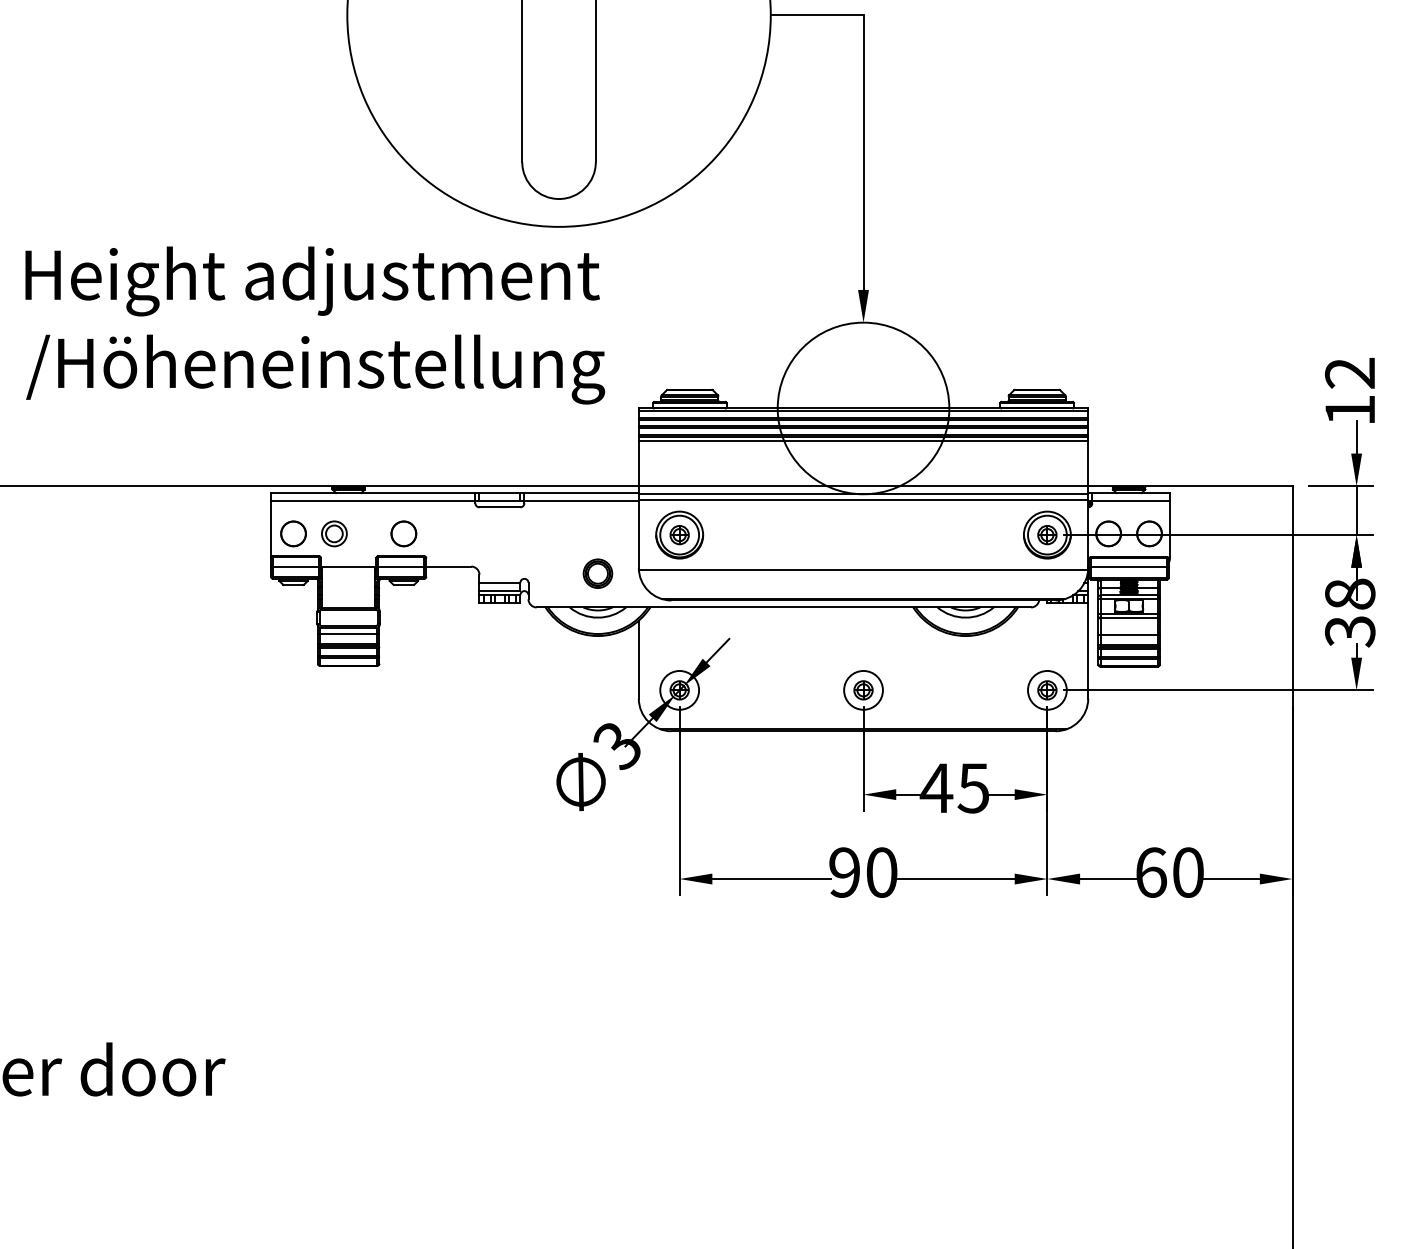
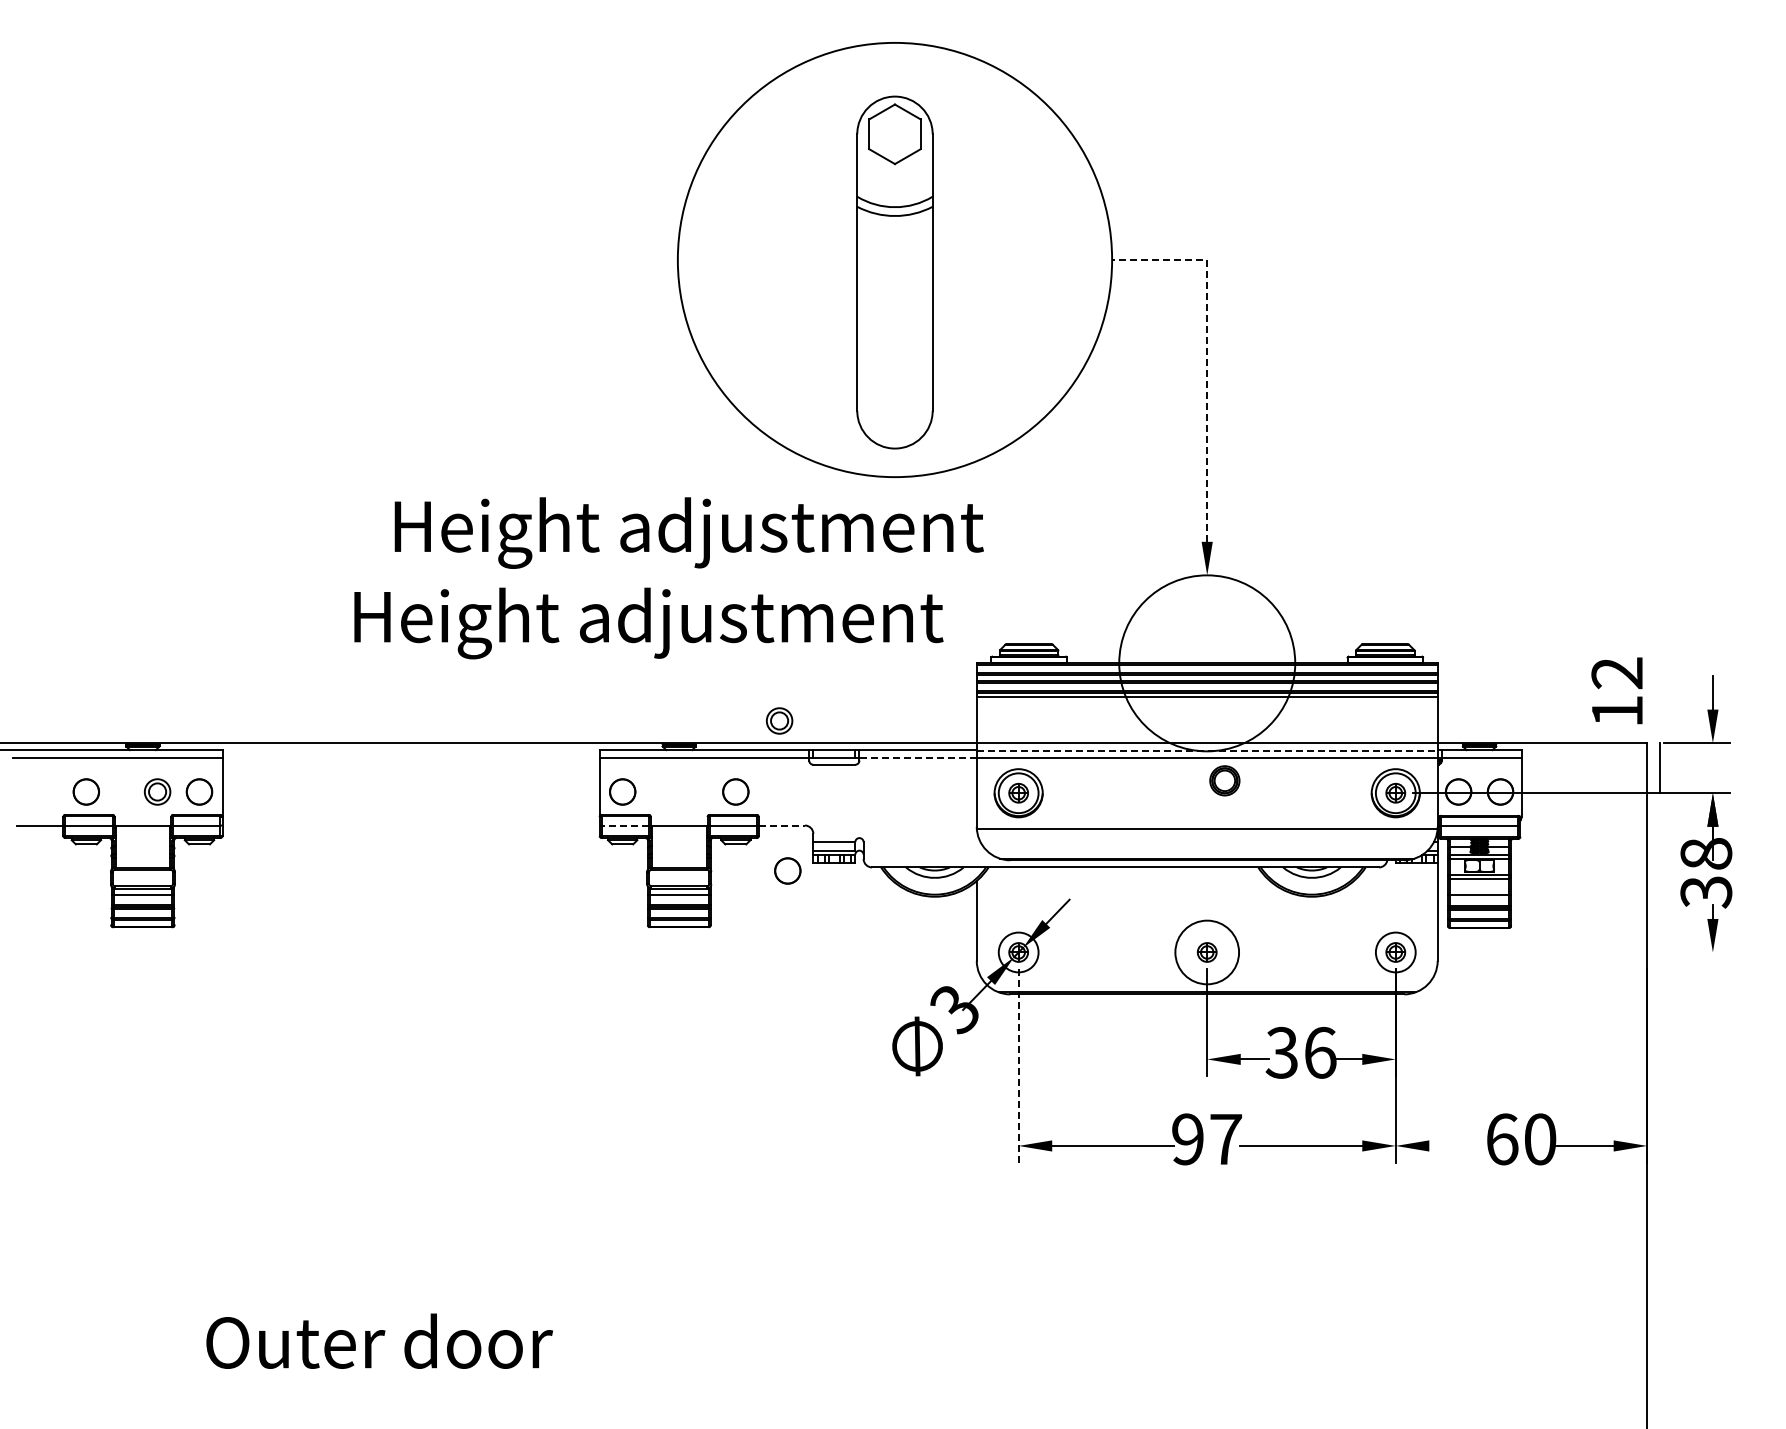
line: (863, 104) -> (1207, 351), solid -> dashed
text: (311, 280) -> (688, 532), moved
text: (315, 369) -> (645, 623), /Höheneinstellung -> Height adjustment
text: (1349, 390) -> (1616, 690), moved
line: (863, 494) -> (1207, 751), solid -> dashed
line: (581, 501) -> (918, 758), solid -> dashed
line: (1356, 510) -> (1659, 768), moved
part: (334, 533) -> (779, 720), moved
line: (296, 566) -> (625, 825), solid -> dashed
line: (449, 566) -> (782, 825), solid -> dashed
part: (597, 573) -> (1224, 780), moved
circle: (454, 610) -> (787, 870), added
circle: (863, 690) -> (1207, 952), size x1.6
line: (1217, 690) -> (1570, 952), removed
text: (954, 787) -> (1300, 1052), 45 -> 36
line: (679, 800) -> (1018, 1065), solid -> dashed
text: (881, 872) -> (1225, 1139), 90 -> 97
line: (1108, 878) -> (1458, 1145), removed

